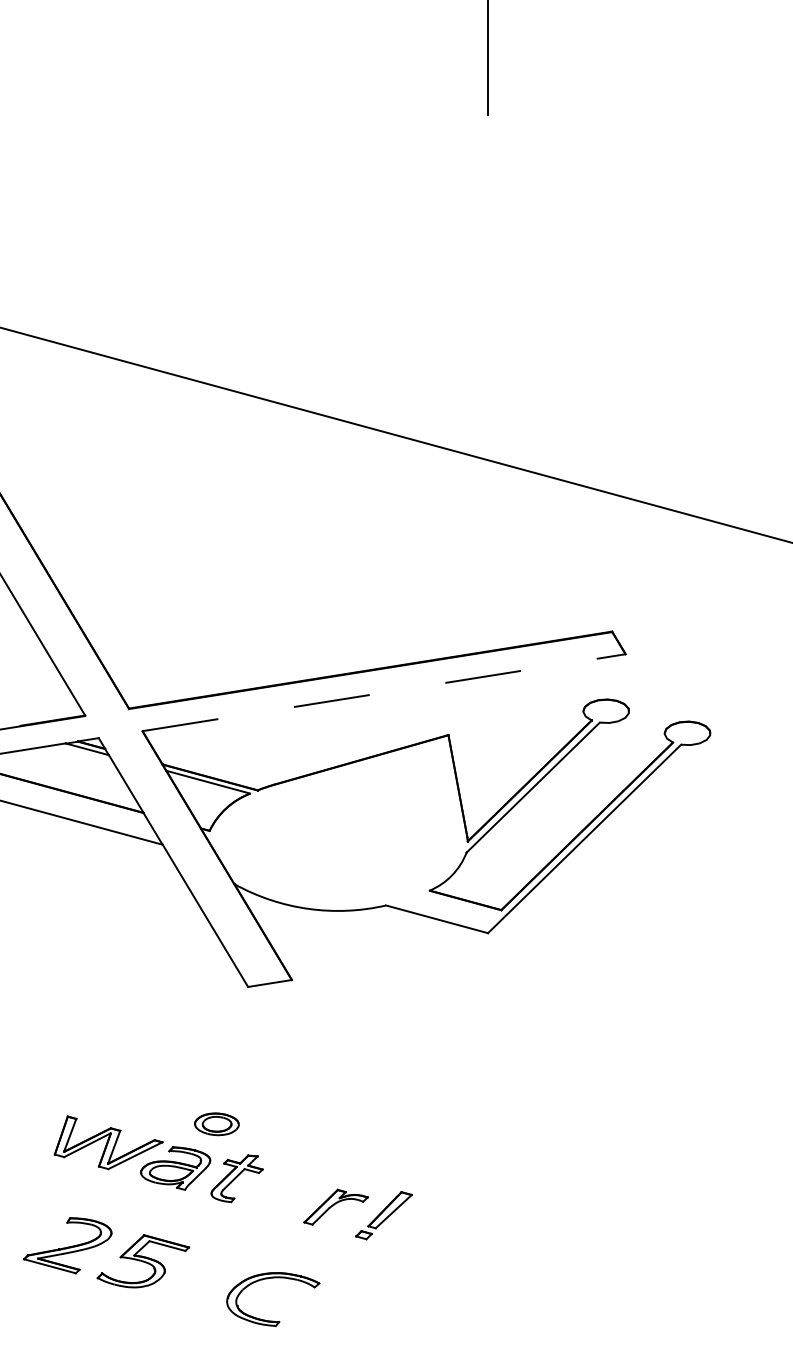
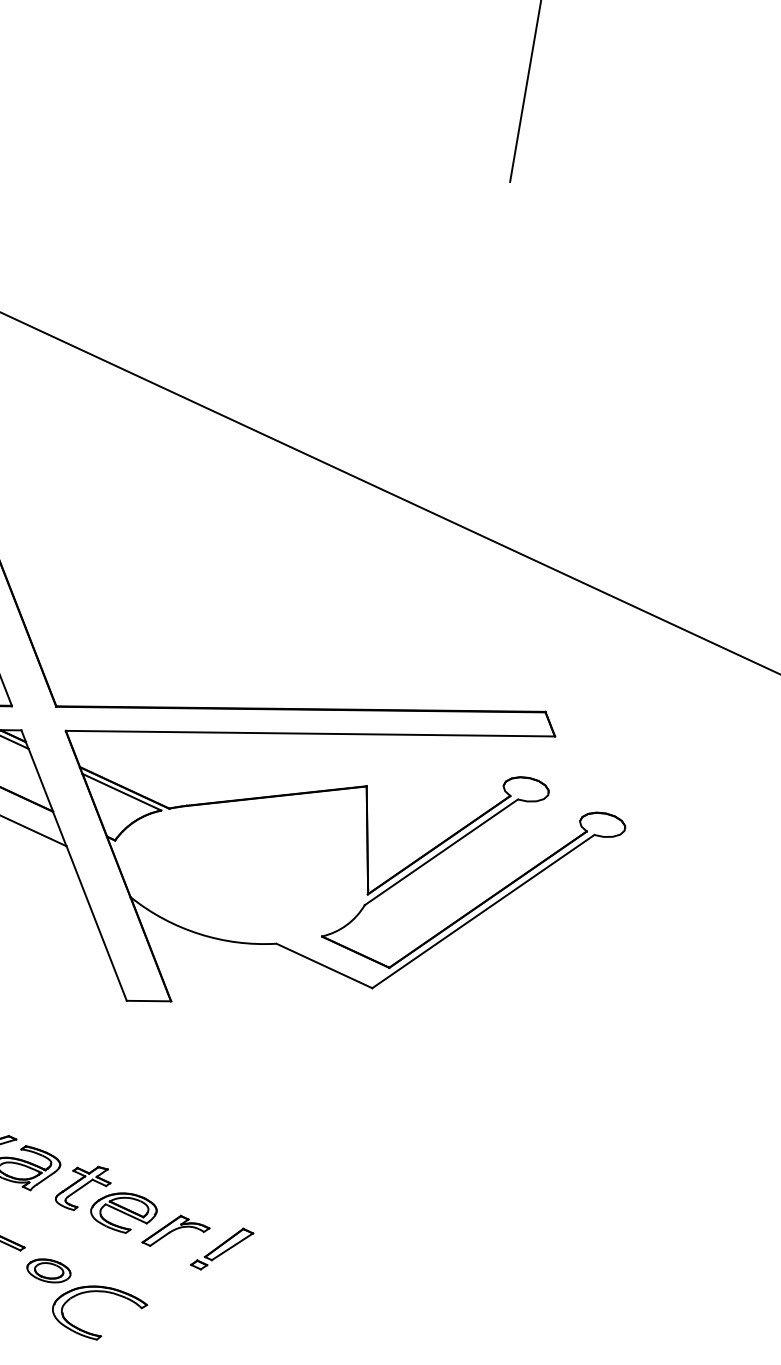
line: (384, 692) -> (310, 733), dashed -> solid
part: (216, 1124) -> (48, 1271), moved
part: (280, 1195) -> (123, 1211), added

